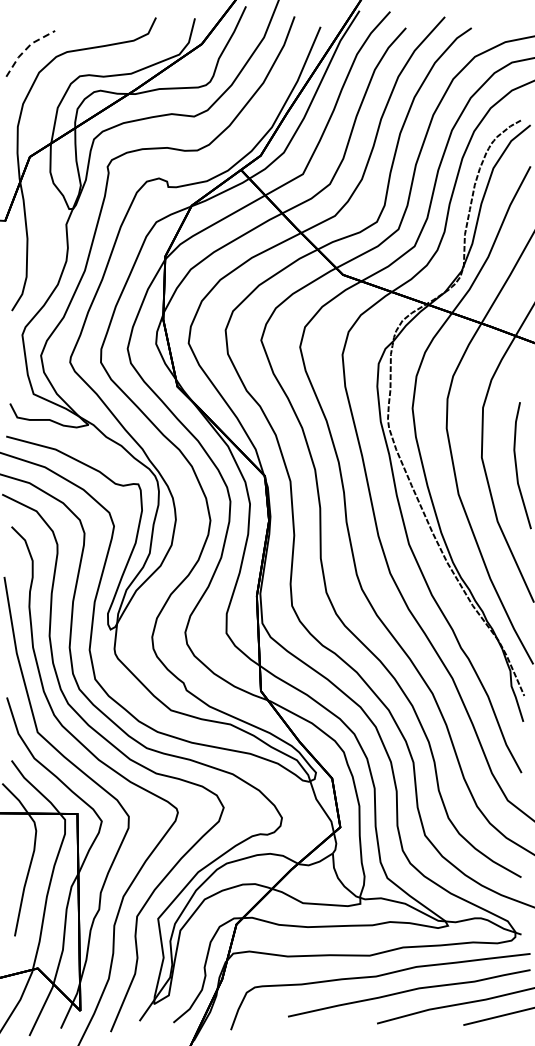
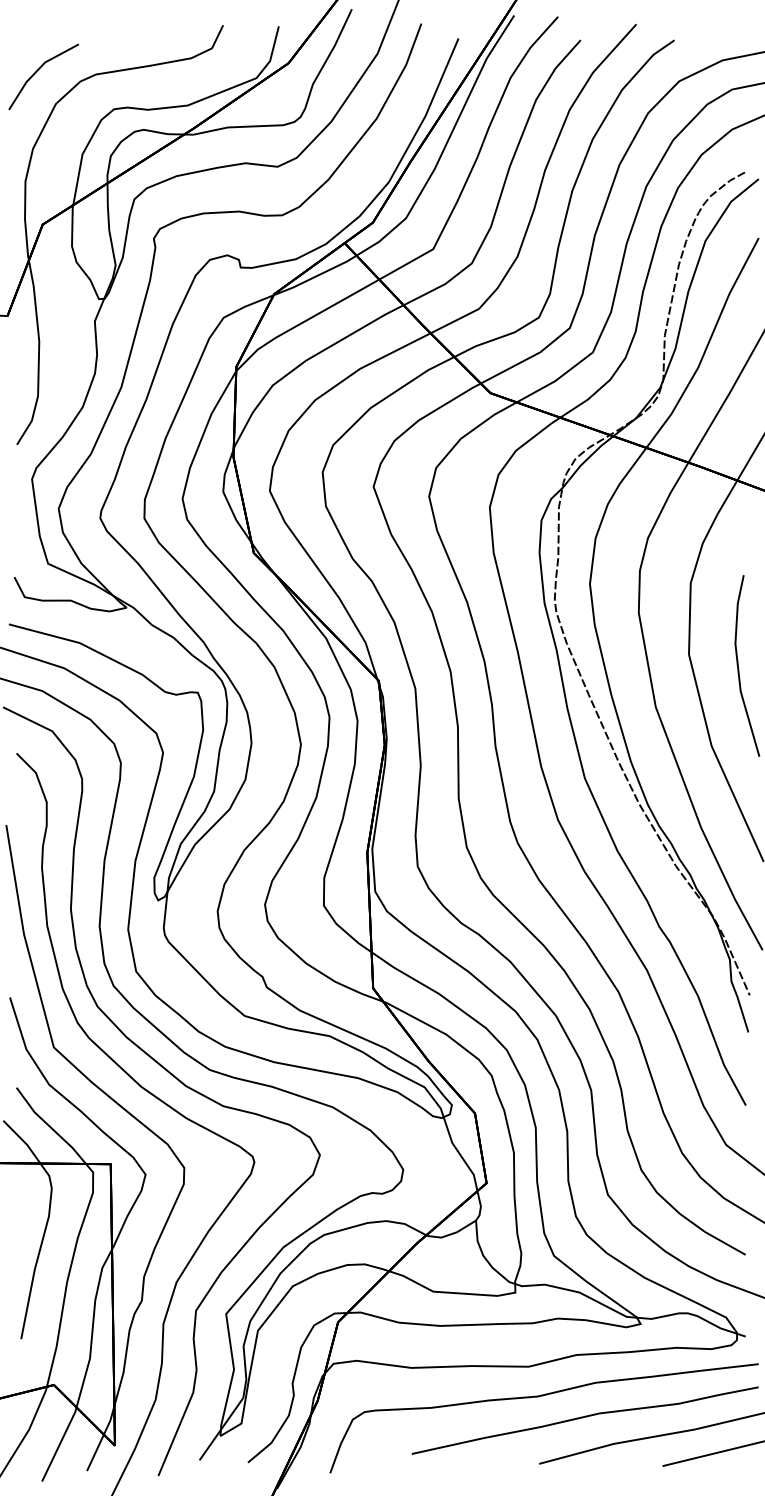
line: (26, 48) -> (37, 69), dashed -> solid

